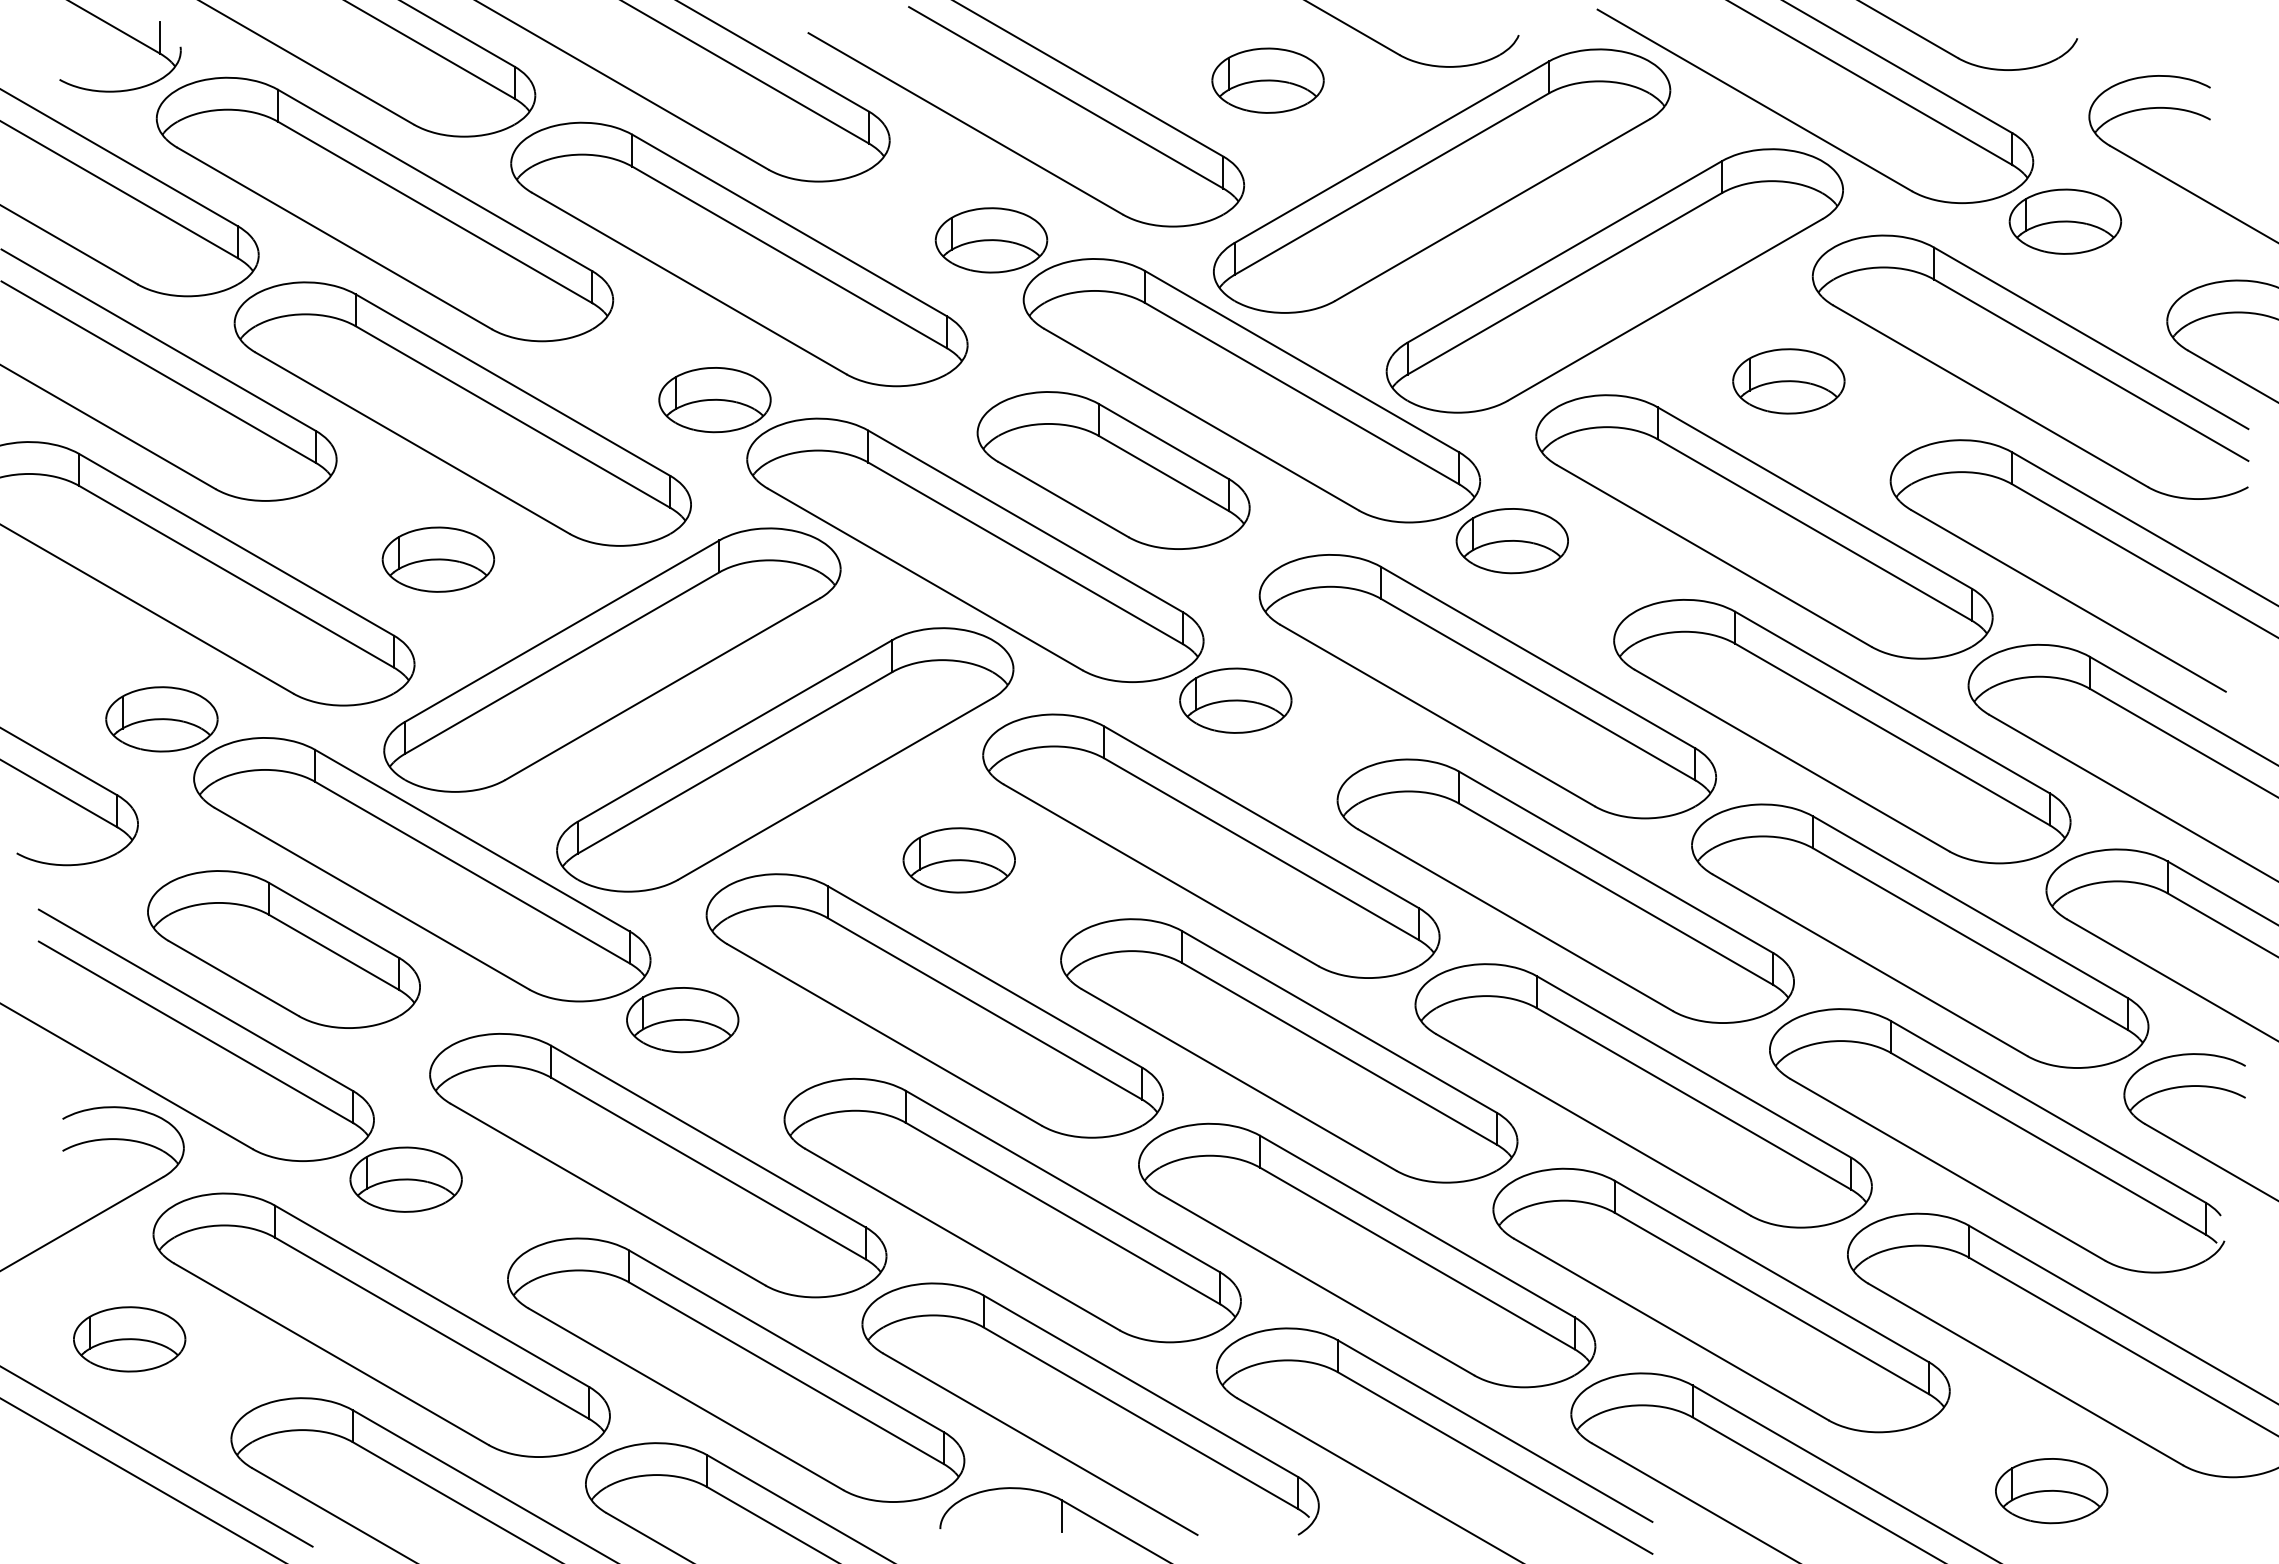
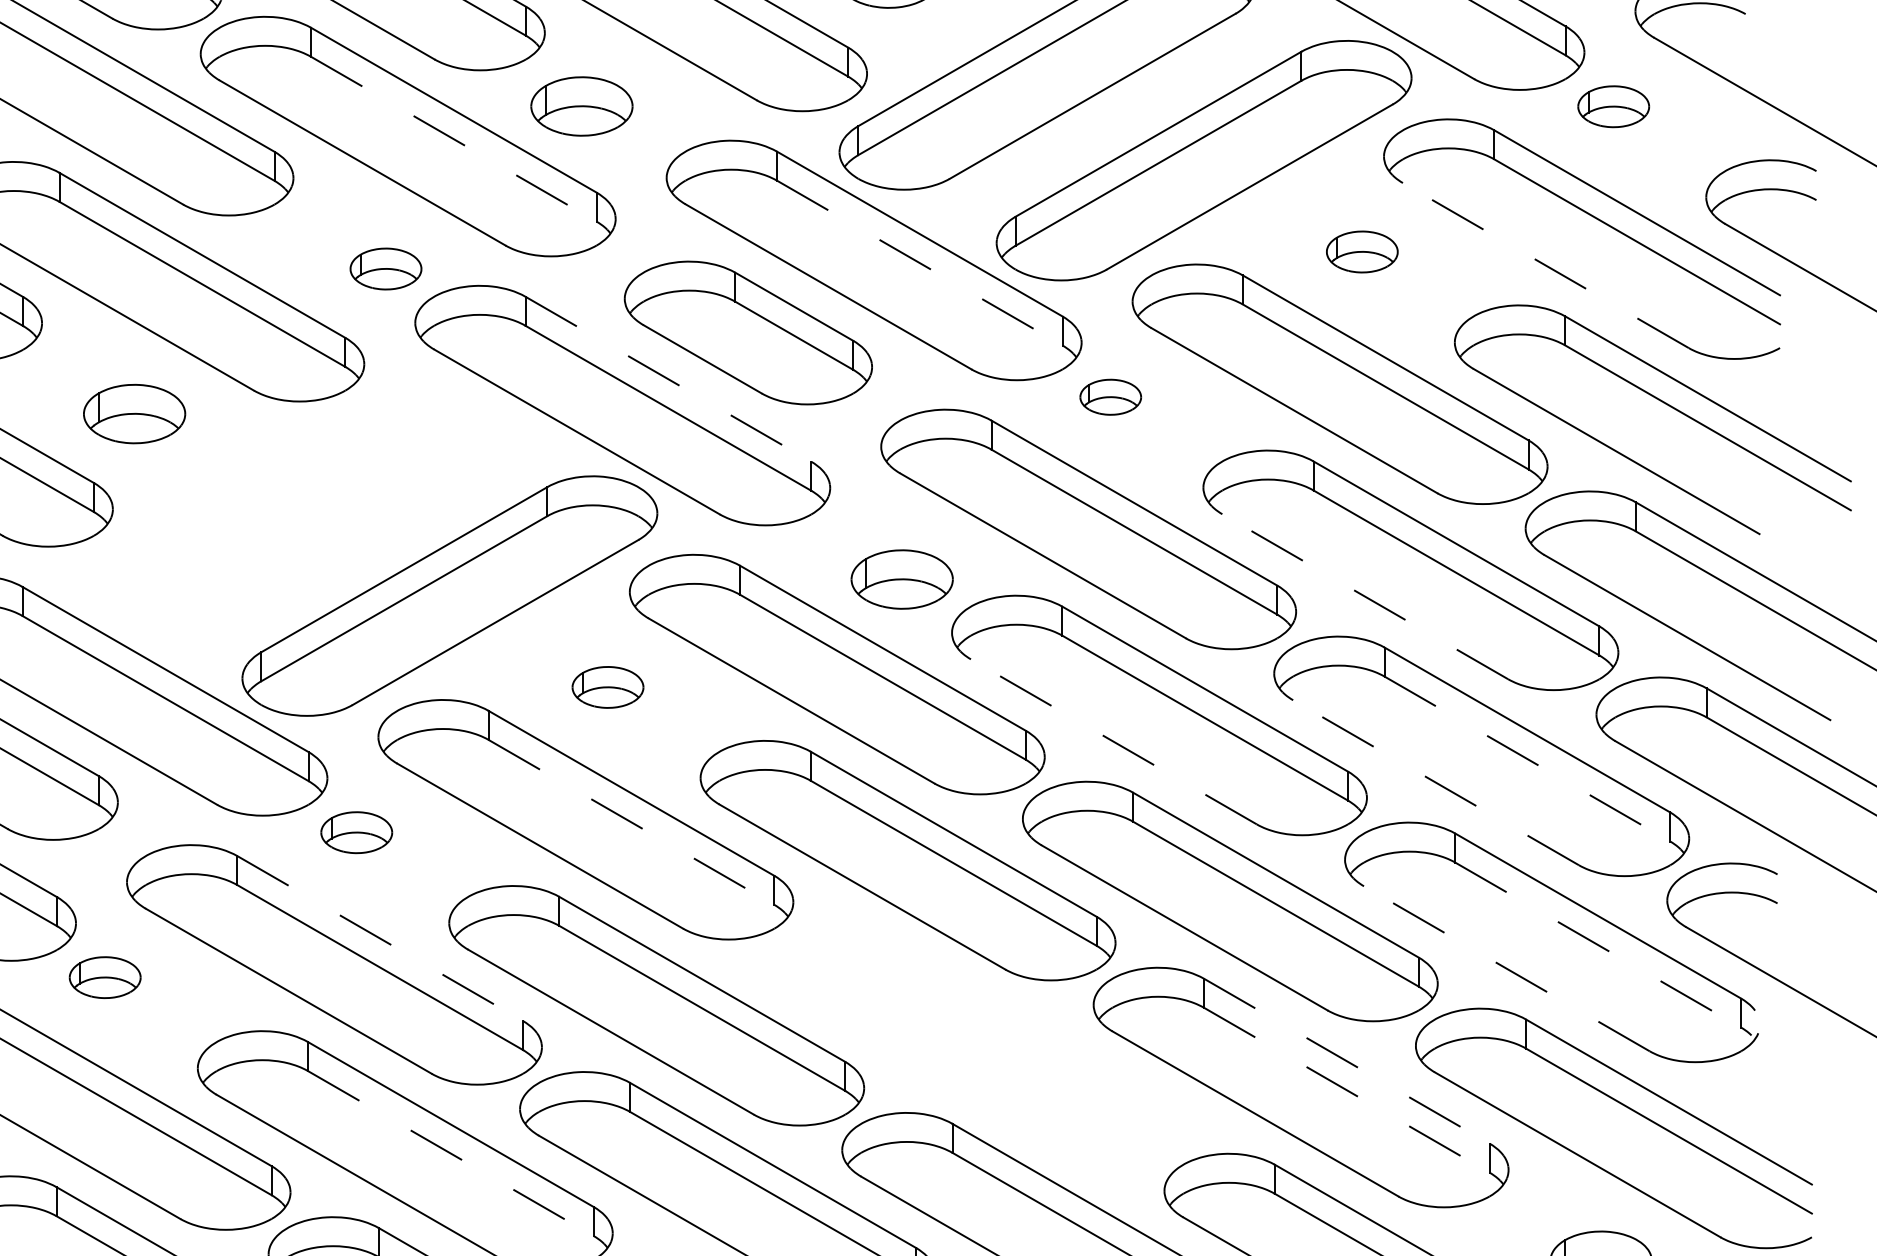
part: (2065, 221) -> (1613, 106), size x0.7
part: (991, 240) -> (581, 106), moved
line: (790, 257) -> (454, 139), solid -> dashed
part: (1788, 381) -> (1361, 252), size x0.7
line: (1302, 393) -> (920, 262), solid -> dashed
line: (1990, 396) -> (1545, 265), solid -> dashed
part: (714, 400) -> (385, 269), size x0.7
line: (1026, 521) -> (669, 379), solid -> dashed
part: (1511, 541) -> (1110, 397), size x0.6
part: (612, 659) -> (292, 504), removed
part: (1235, 700) -> (901, 579), moved
line: (1791, 760) -> (1364, 596), solid -> dashed
part: (958, 860) -> (607, 687), size x0.7
line: (1515, 920) -> (1113, 742), solid -> dashed
line: (1970, 939) -> (1527, 759), solid -> dashed
line: (1869, 964) -> (1435, 782), solid -> dashed
line: (985, 1009) -> (631, 822), solid -> dashed
part: (682, 1020) -> (356, 832), size x0.7
line: (708, 1136) -> (380, 938), solid -> dashed
line: (2048, 1144) -> (1598, 945), solid -> dashed
line: (1947, 1169) -> (1506, 968), solid -> dashed
part: (405, 1179) -> (104, 977), size x0.7
part: (1367, 1255) -> (979, 1046), removed
line: (1772, 1271) -> (1347, 1061), solid -> dashed
line: (1772, 1303) -> (1347, 1090), solid -> dashed
line: (786, 1373) -> (451, 1153), solid -> dashed

